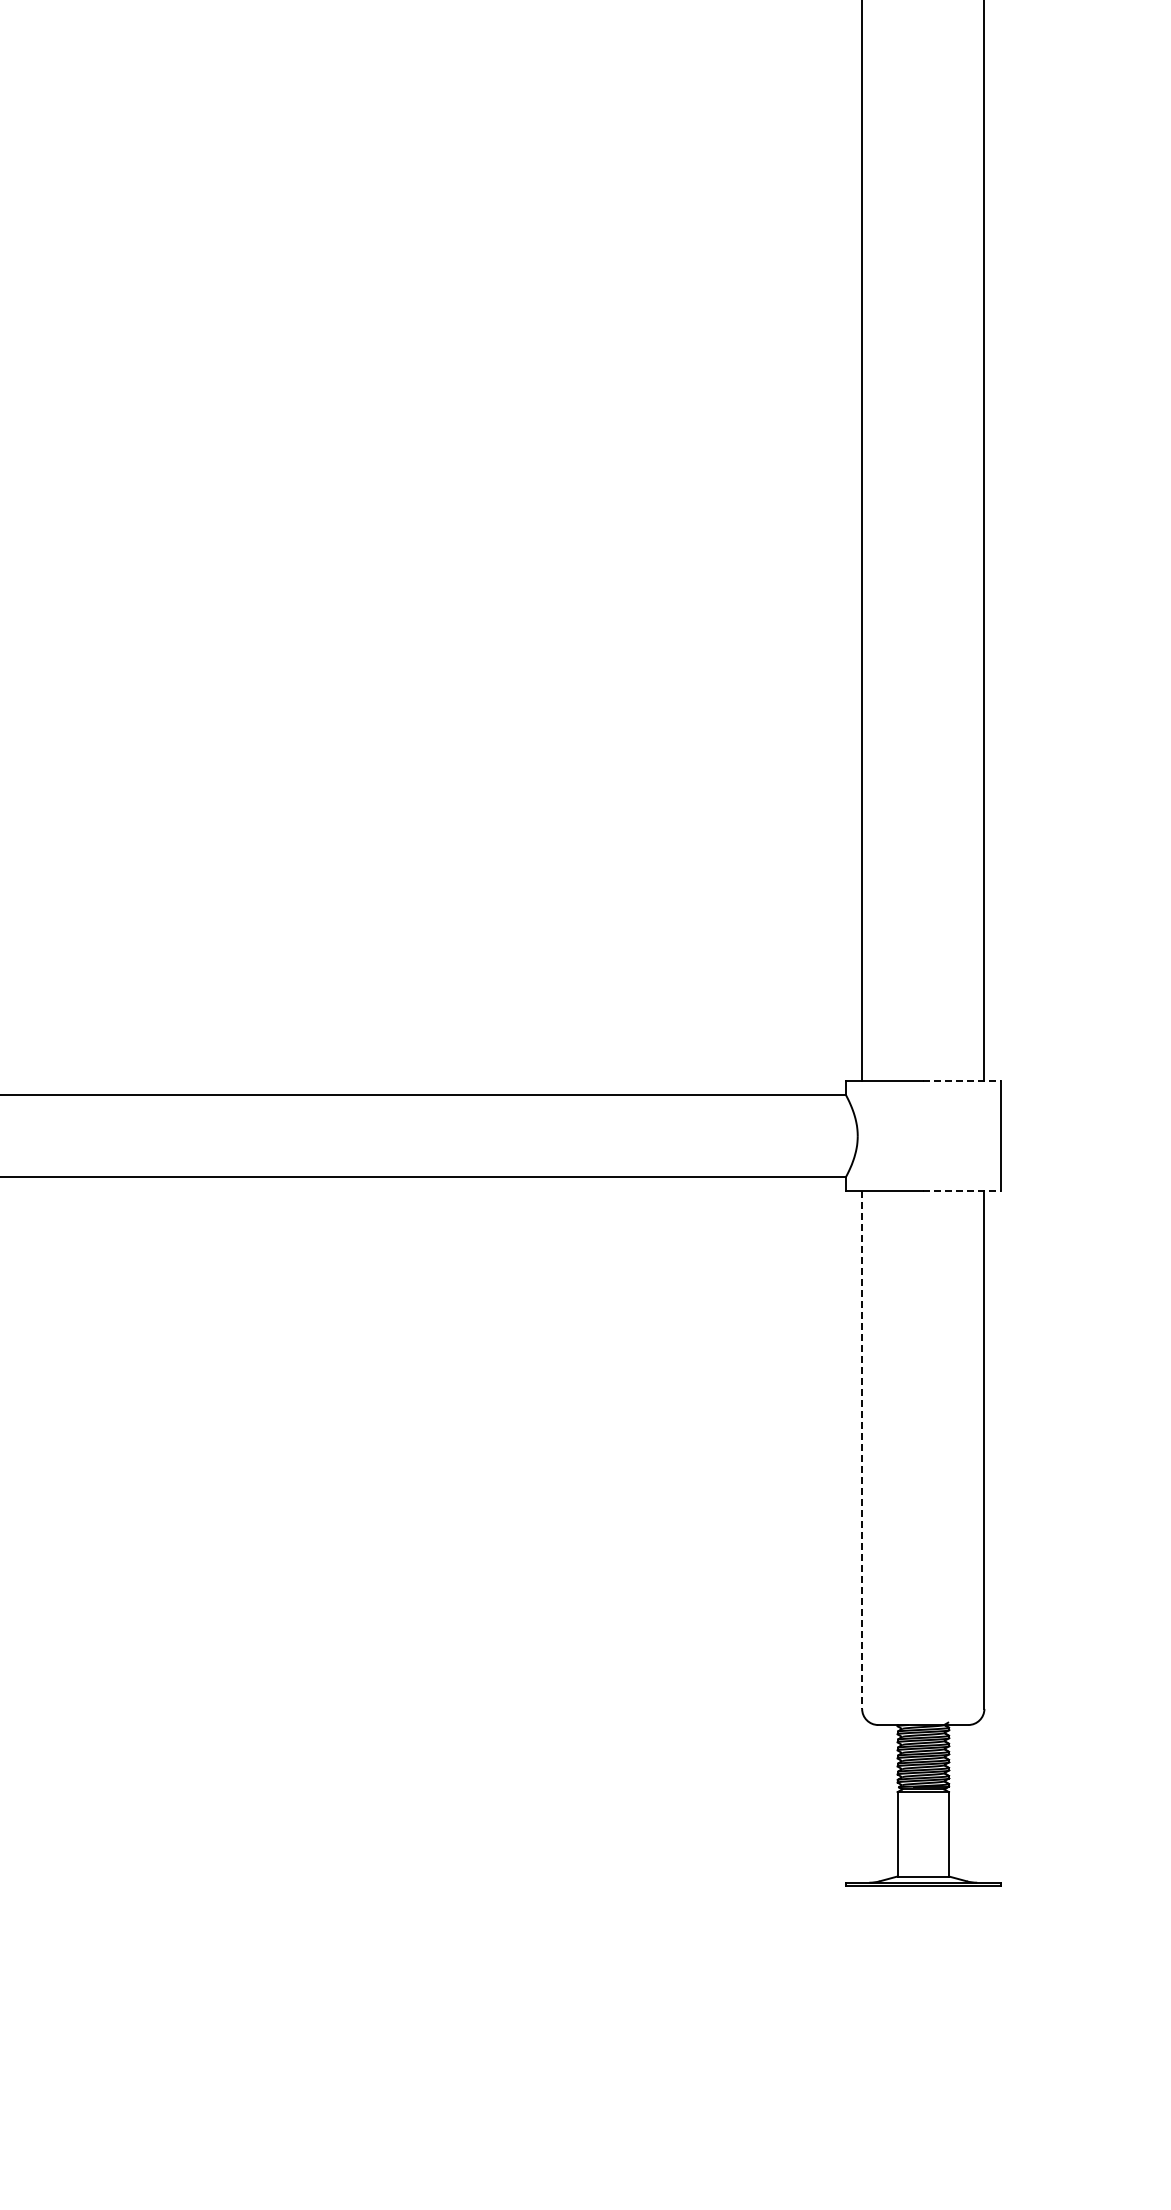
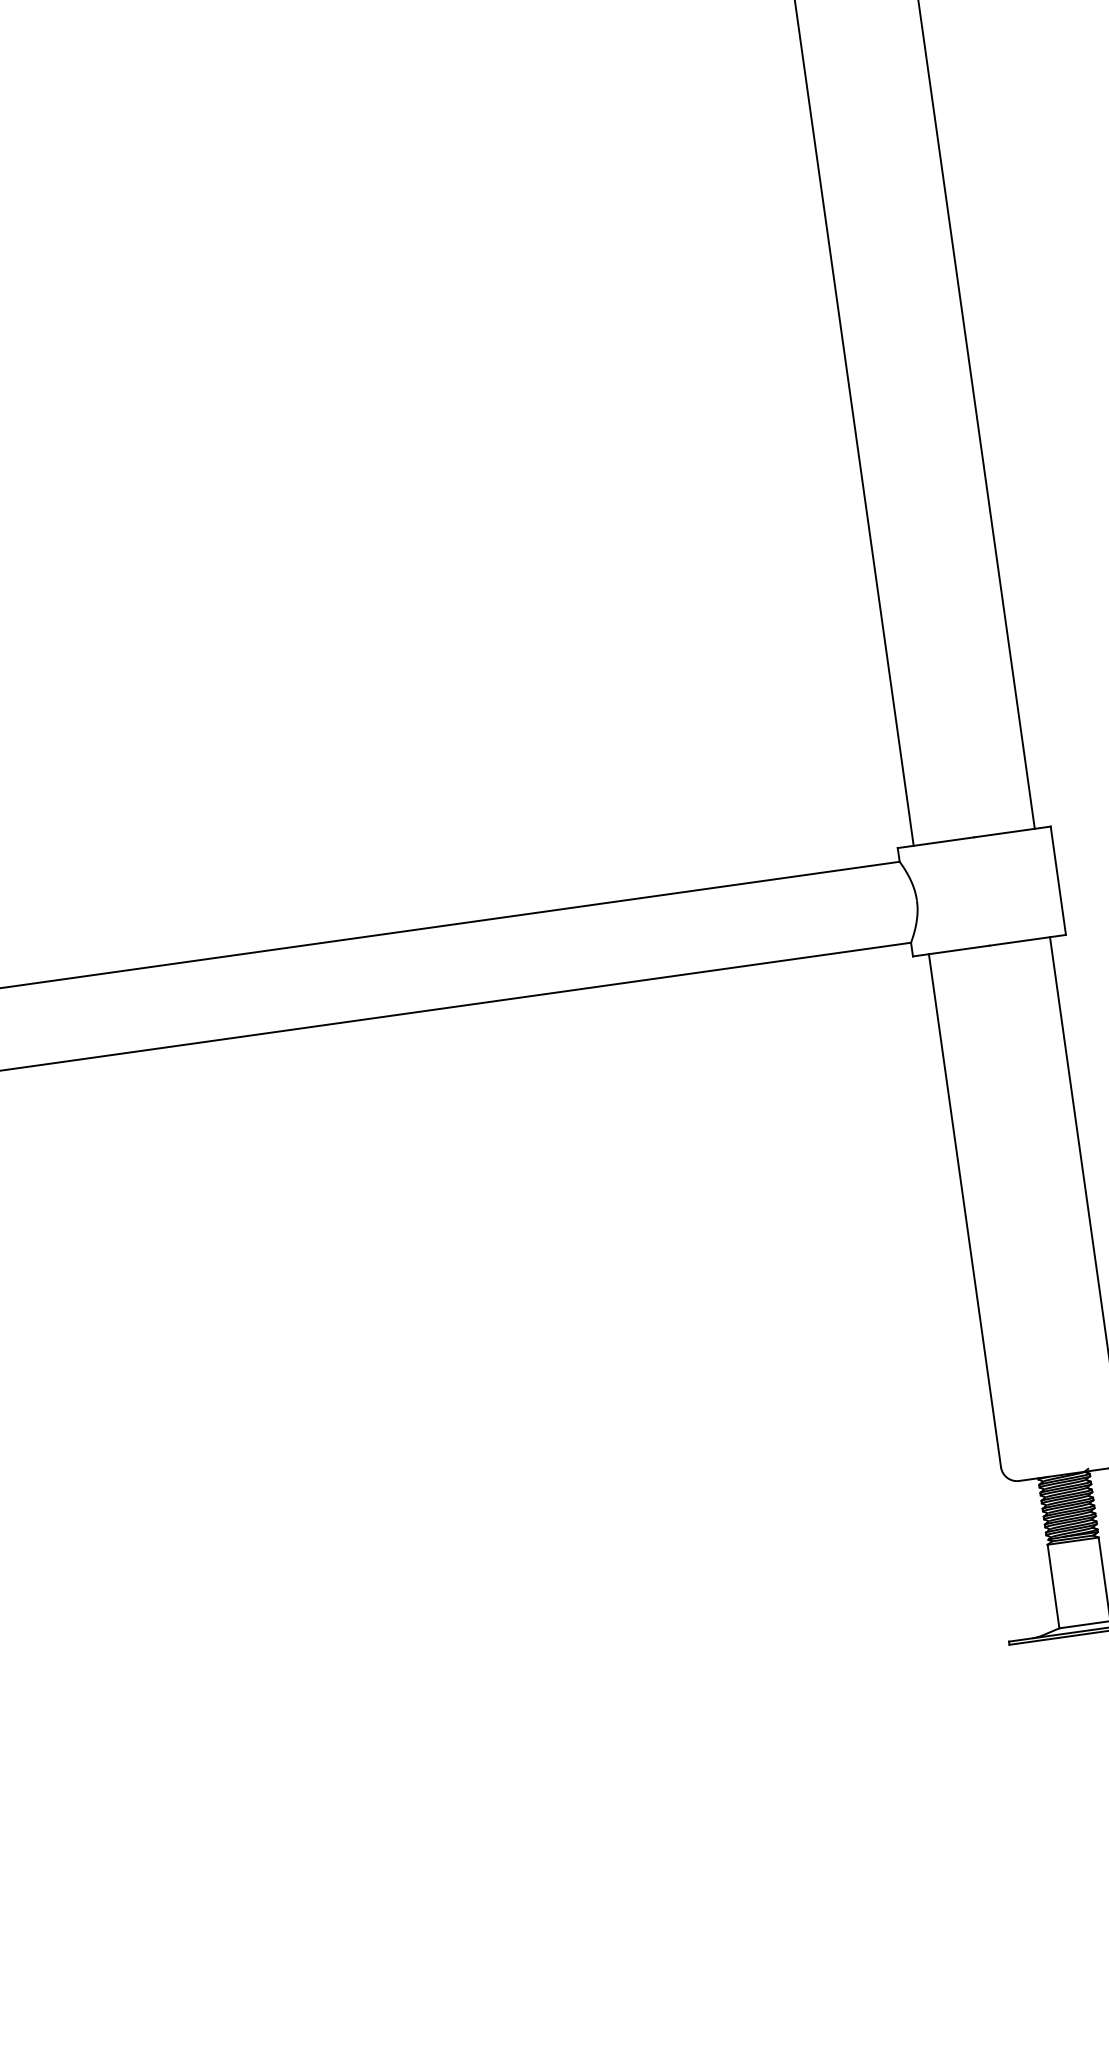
line: (961, 1081) -> (1012, 832), dashed -> solid
line: (961, 1190) -> (1027, 940), dashed -> solid
line: (862, 1450) -> (965, 1211), dashed -> solid

